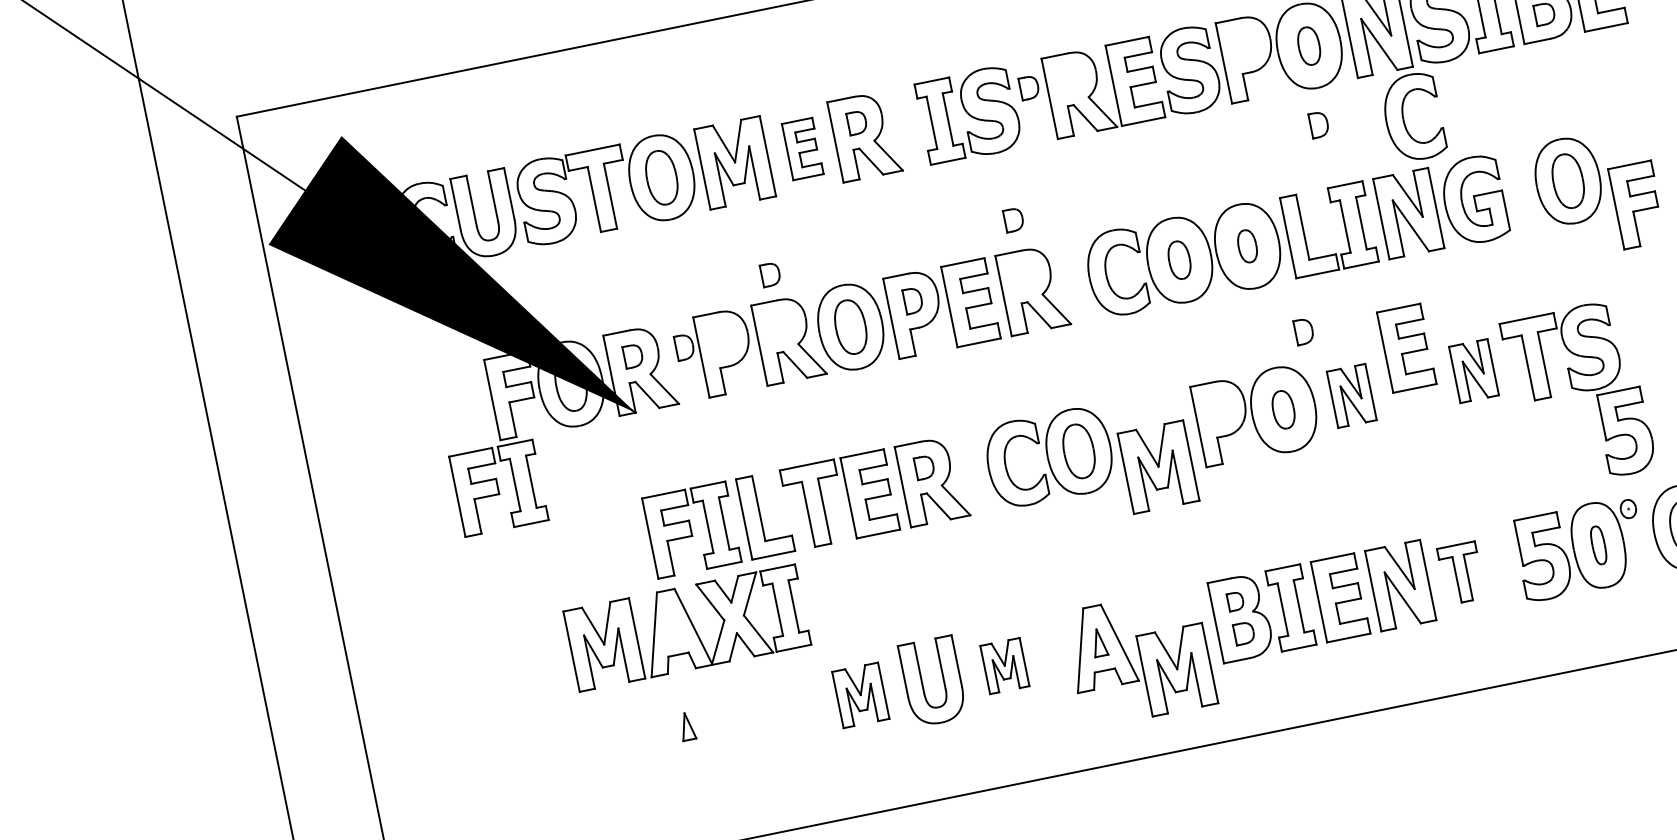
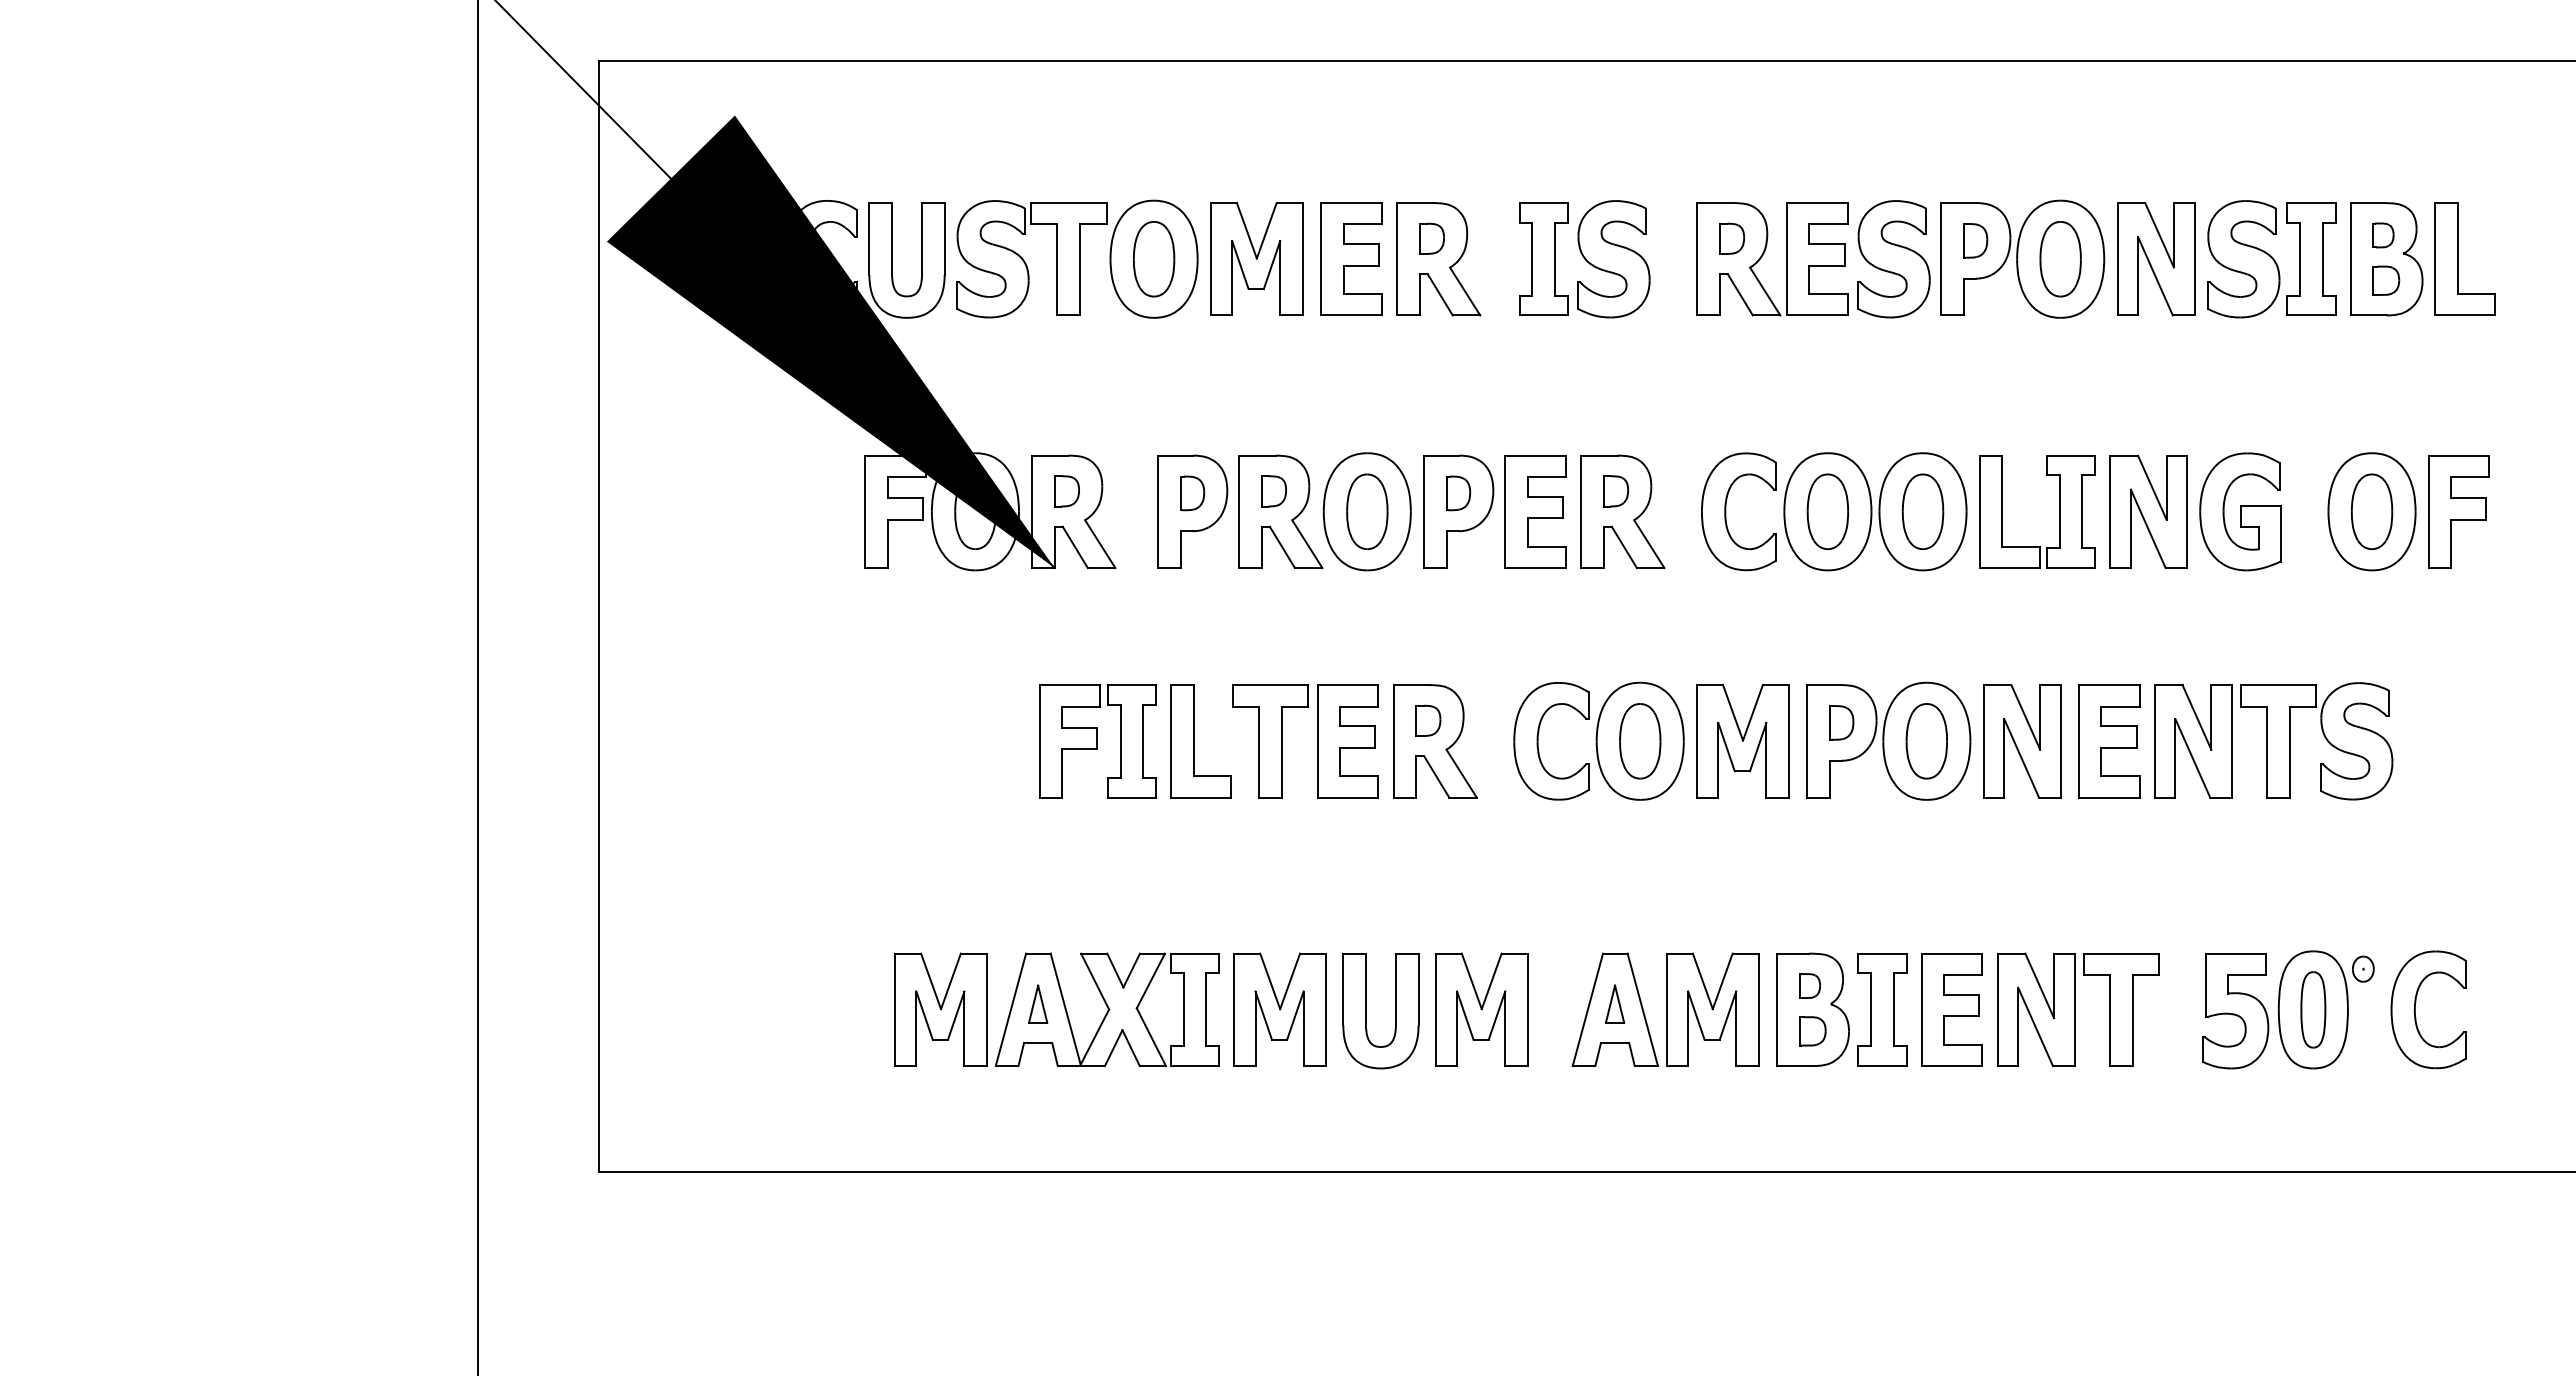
part: (1309, 46) -> (2060, 259), size x1.43
part: (1028, 87) -> (1731, 238), moved
part: (1404, 119) -> (2168, 383), removed
part: (1319, 124) -> (1975, 240), moved
part: (802, 148) -> (1351, 258), size x1.43
part: (1637, 204) -> (2458, 511), moved
part: (1013, 220) -> (1615, 491), moved
part: (1247, 246) -> (1922, 511), size x1.67
part: (1179, 260) -> (1827, 511), size x1.43
part: (770, 274) -> (1273, 491), moved
part: (1303, 331) -> (1841, 722), moved
part: (684, 347) -> (1192, 493), moved
part: (1406, 348) -> (2109, 741), moved
part: (1474, 371) -> (2193, 741), size x1.43
part: (1351, 396) -> (2022, 741), size x1.43
part: (1283, 409) -> (1926, 741), size x1.43
part: (1626, 432) -> (2381, 865), removed
part: (1158, 467) -> (1742, 741), moved
part: (498, 488) -> (849, 632), removed
part: (1598, 545) -> (2313, 1009), size x1.43
part: (1461, 572) -> (2121, 1009), size x1.43
part: (686, 628) -> (1056, 1009), moved
part: (1004, 665) -> (1481, 1009), size x1.67
part: (1177, 669) -> (1712, 1009), moved
part: (860, 695) -> (1279, 1009), size x1.43

